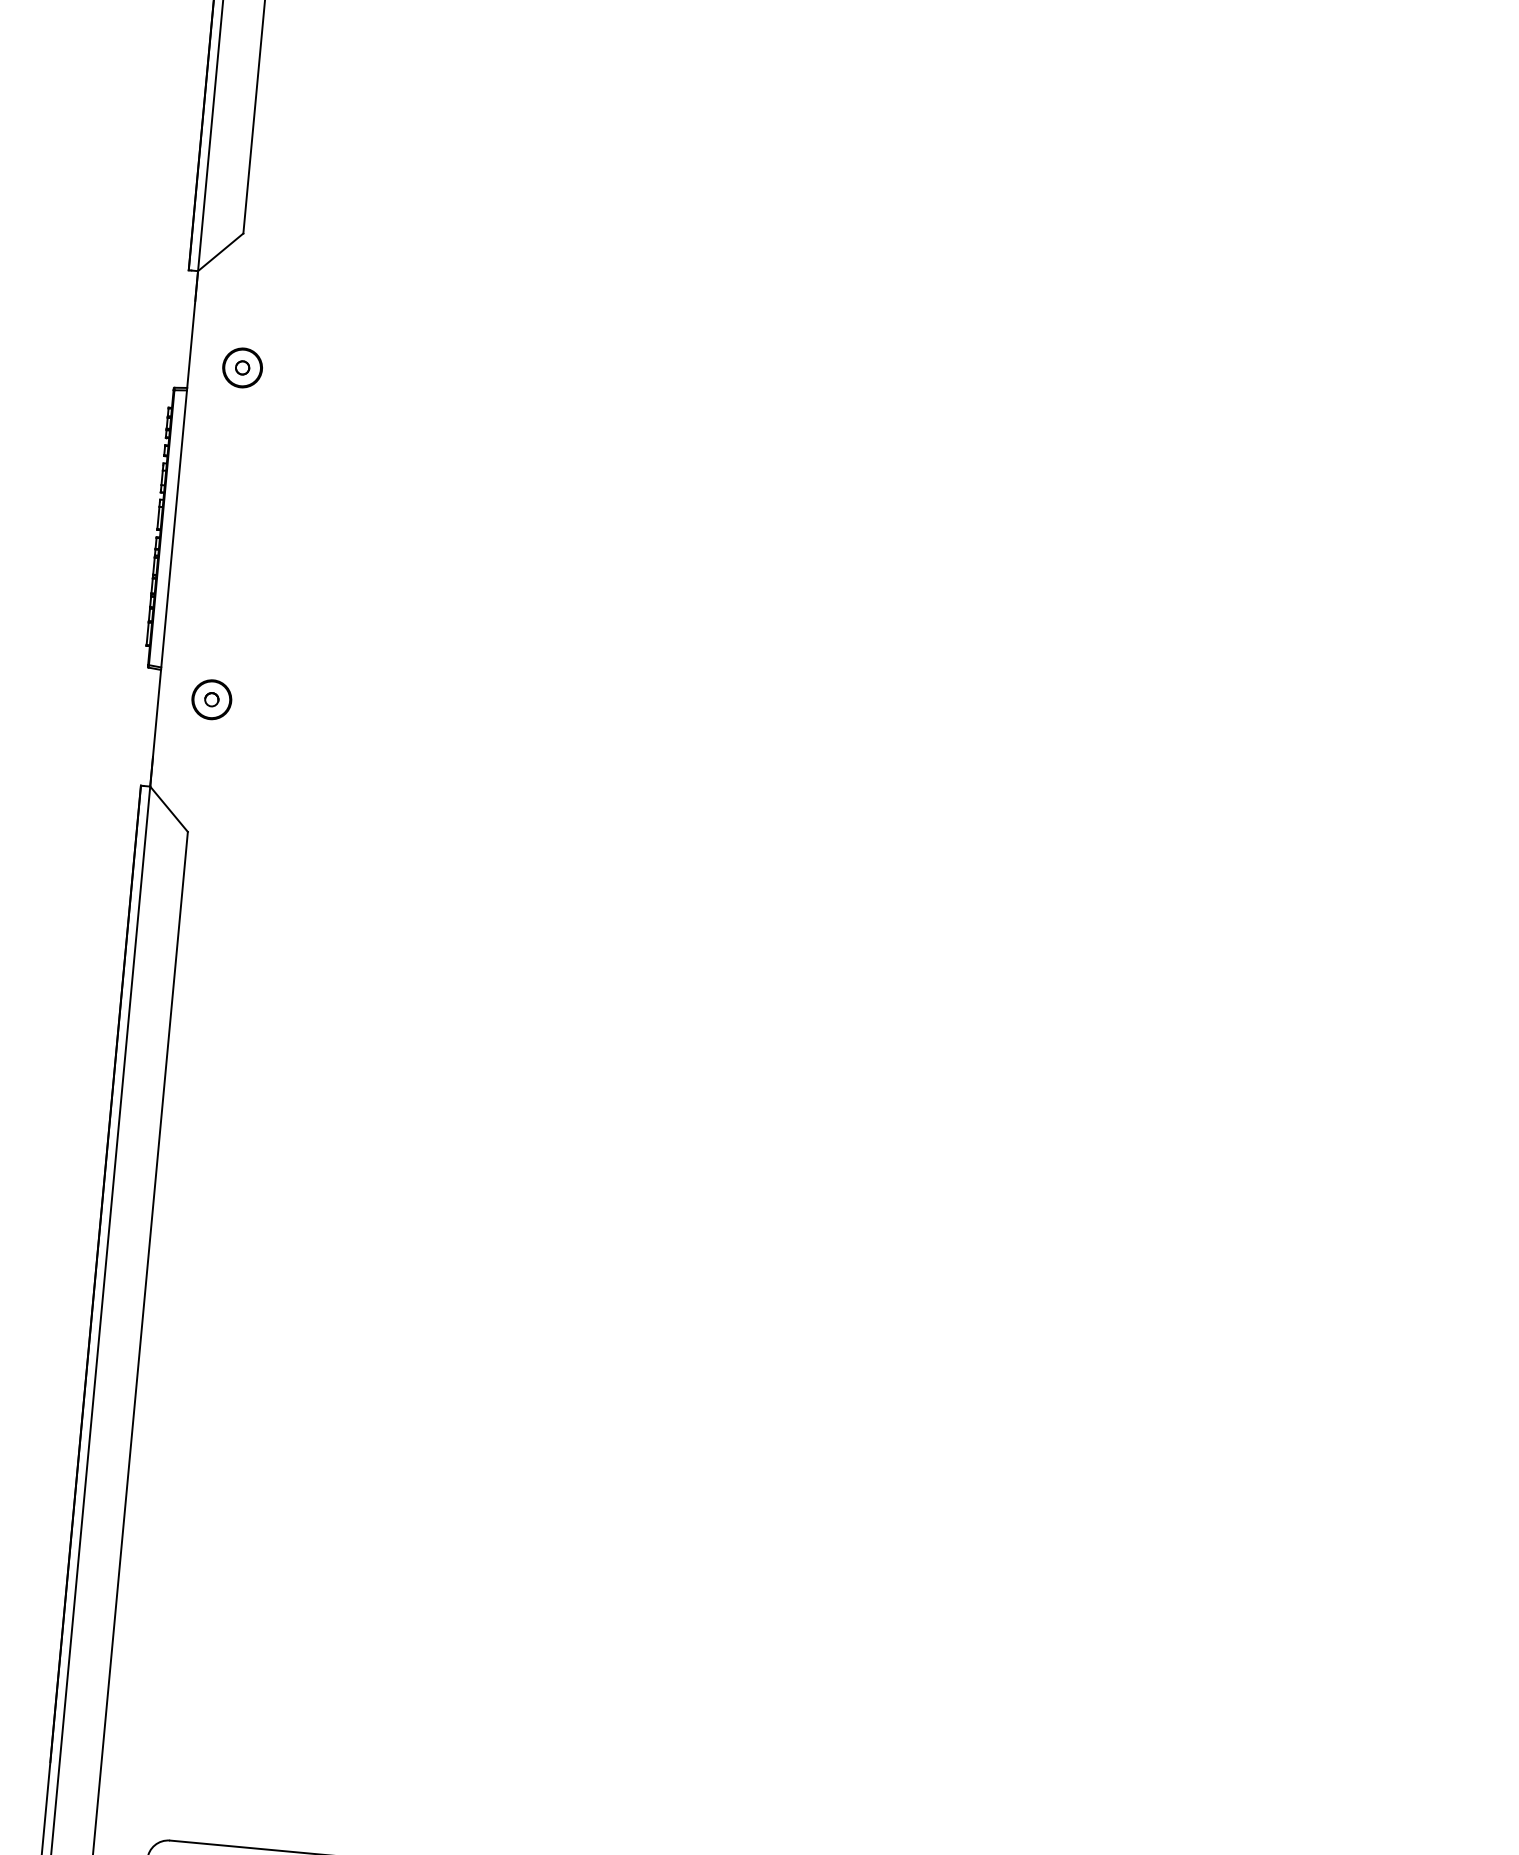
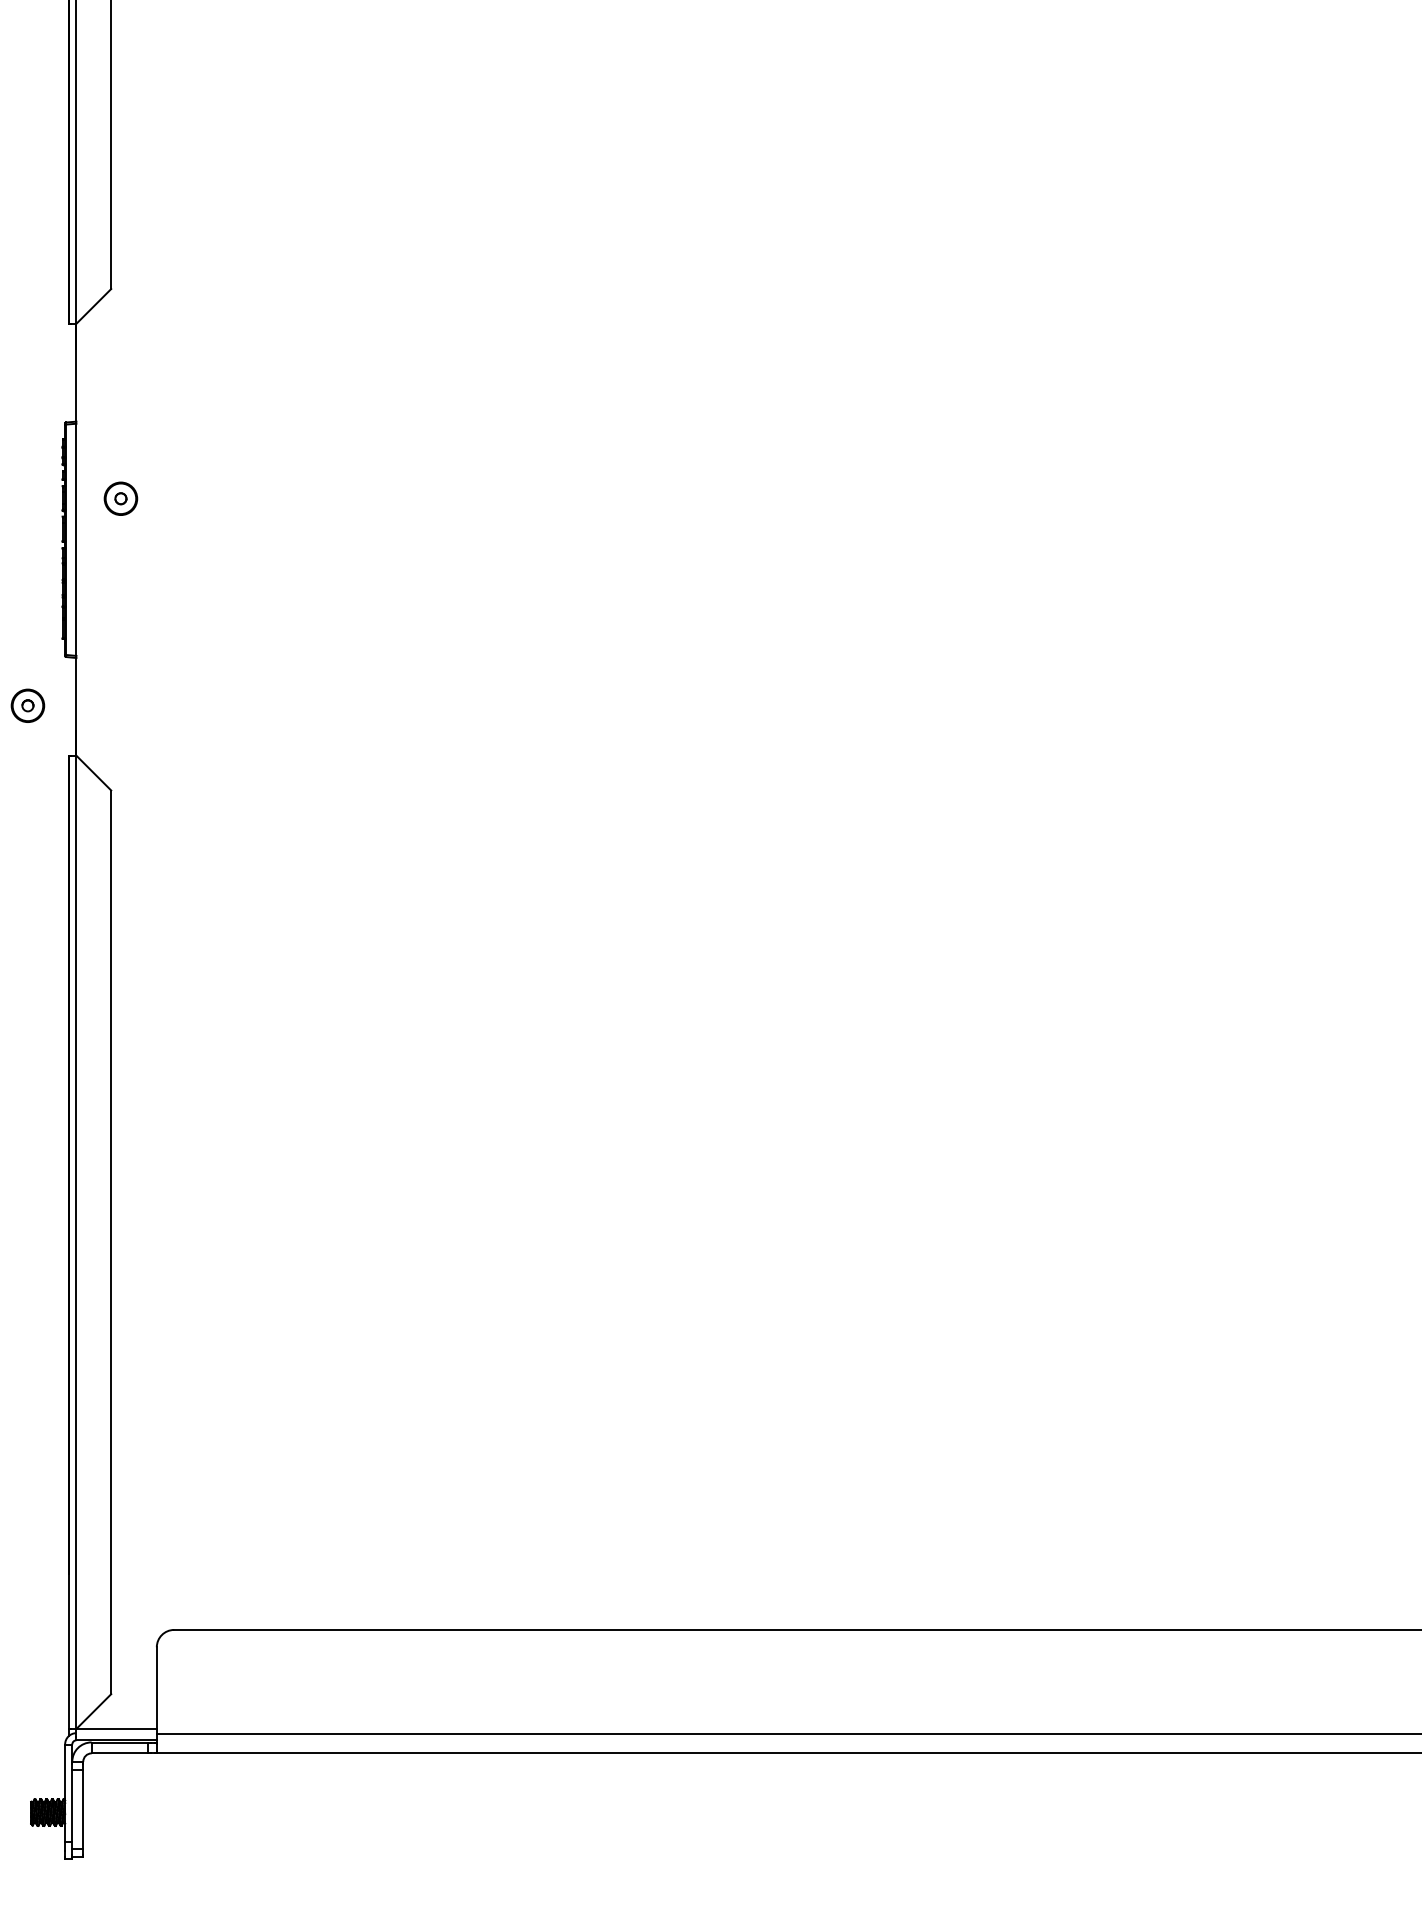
part: (242, 367) -> (120, 498), moved
part: (211, 699) -> (27, 705), moved

